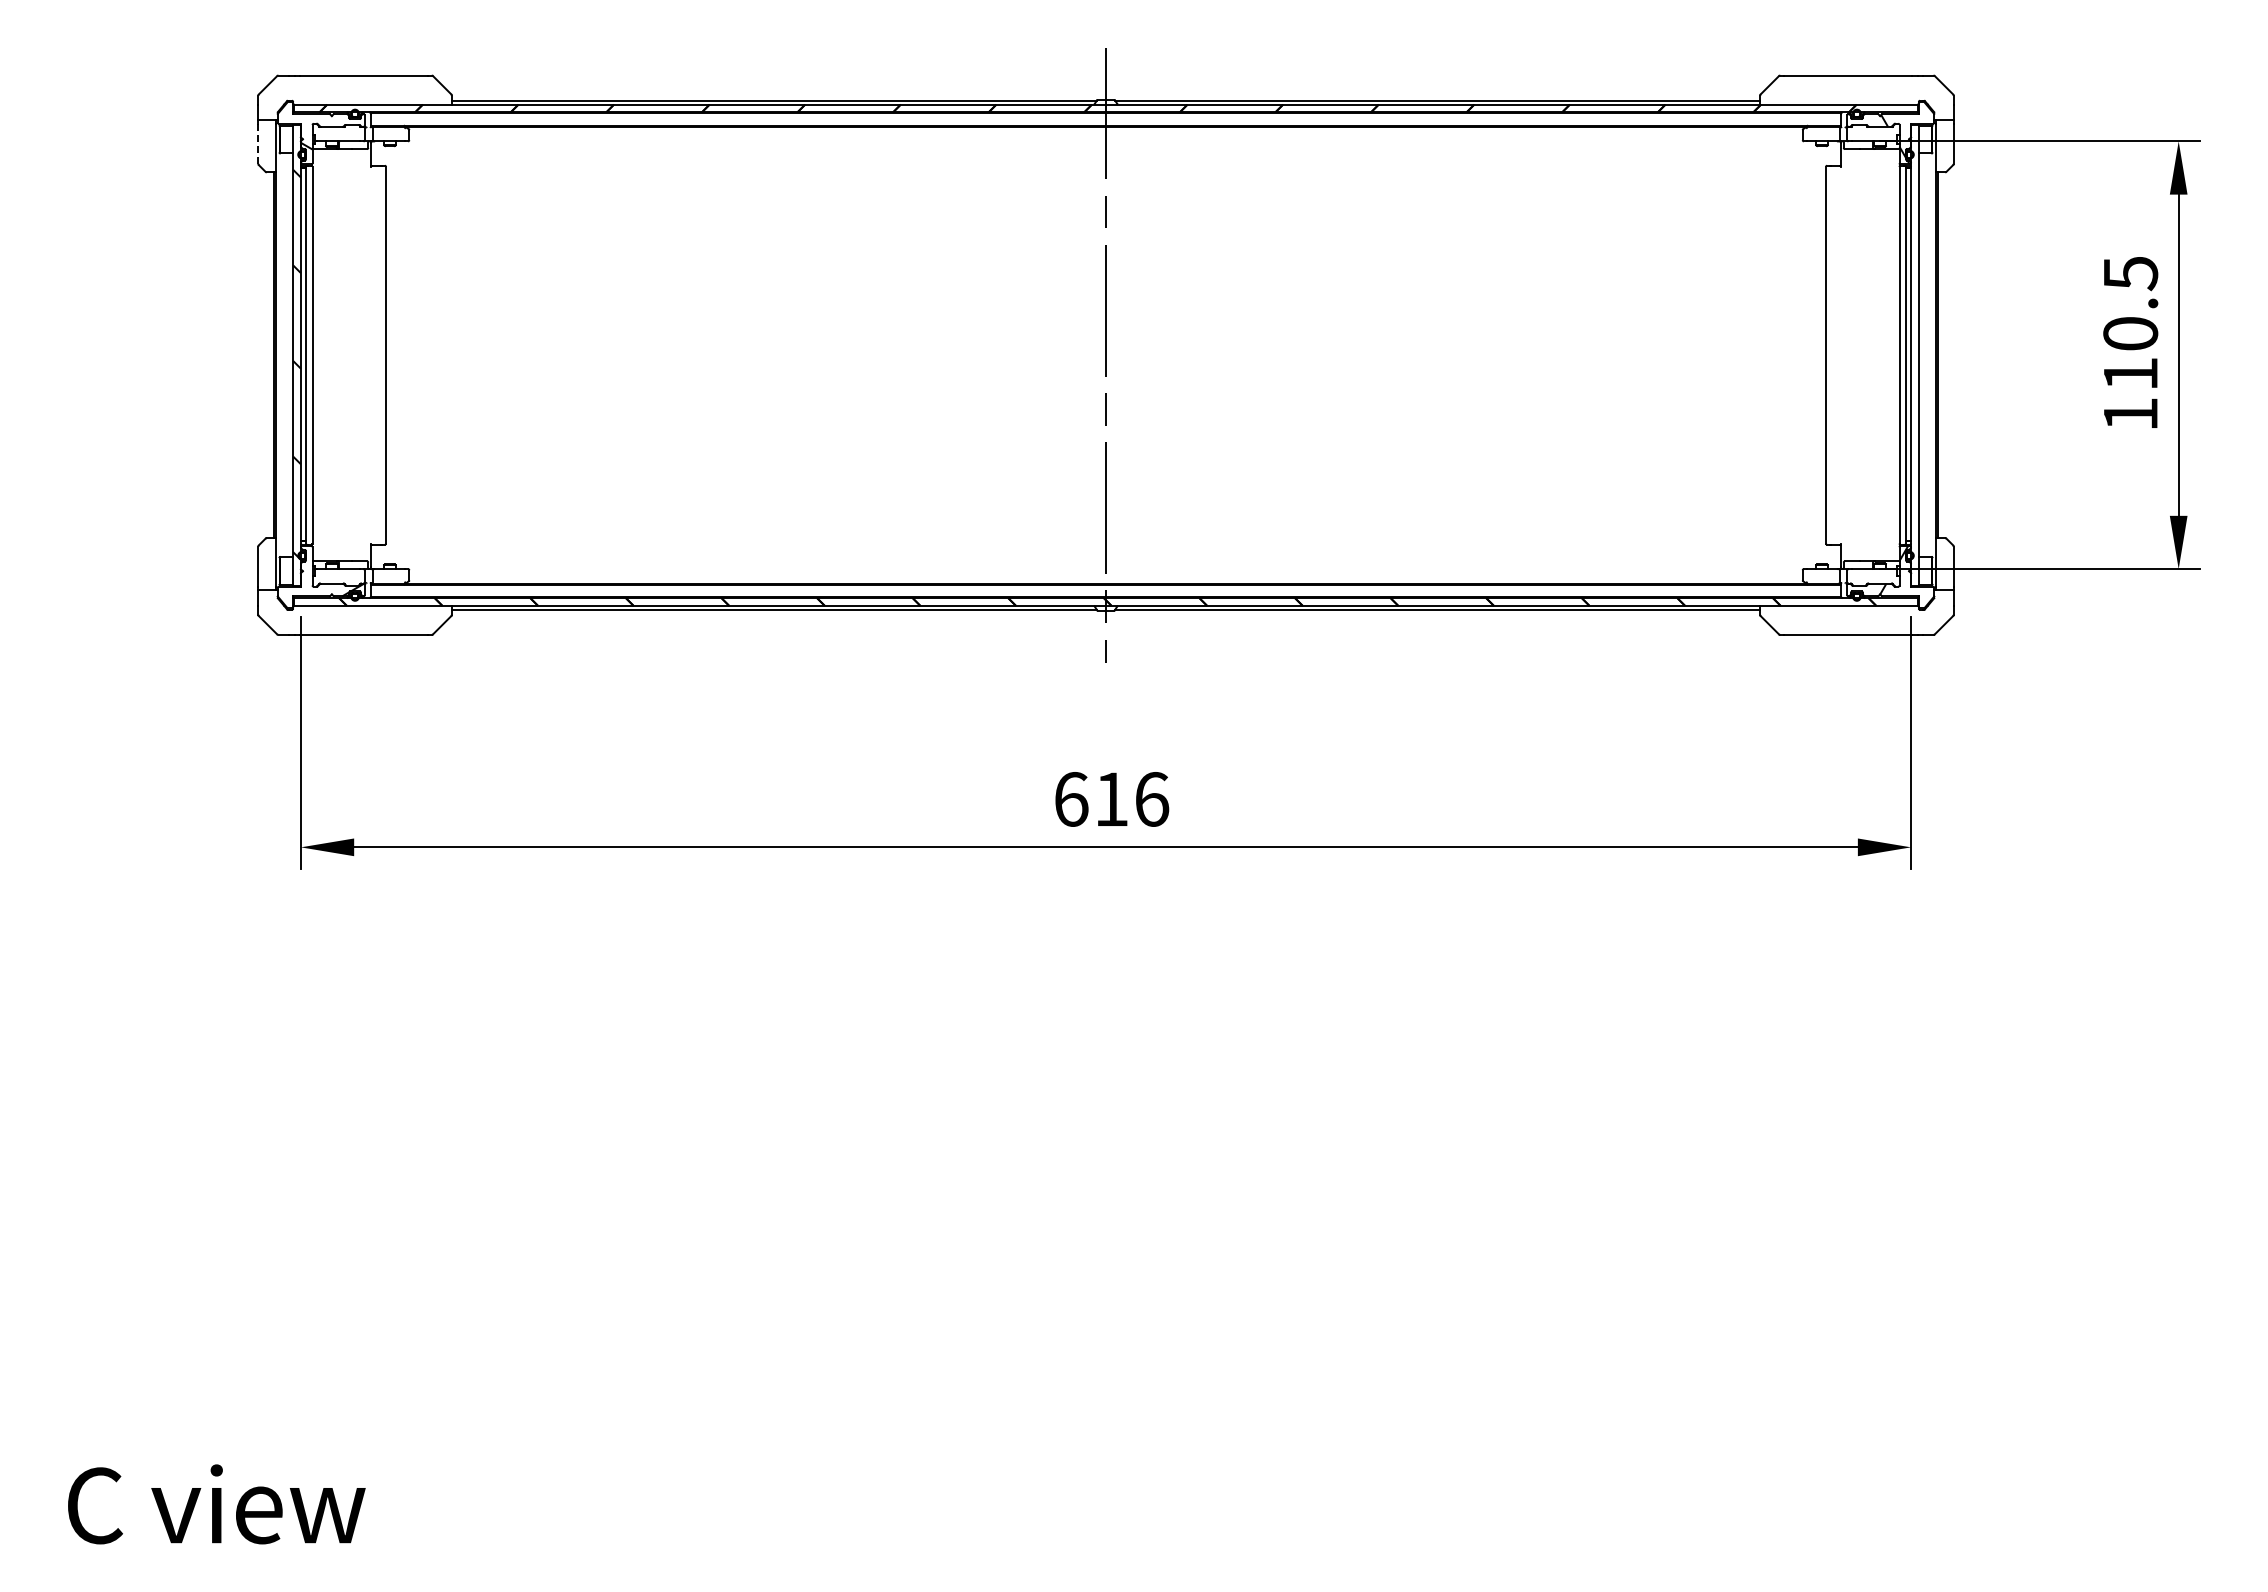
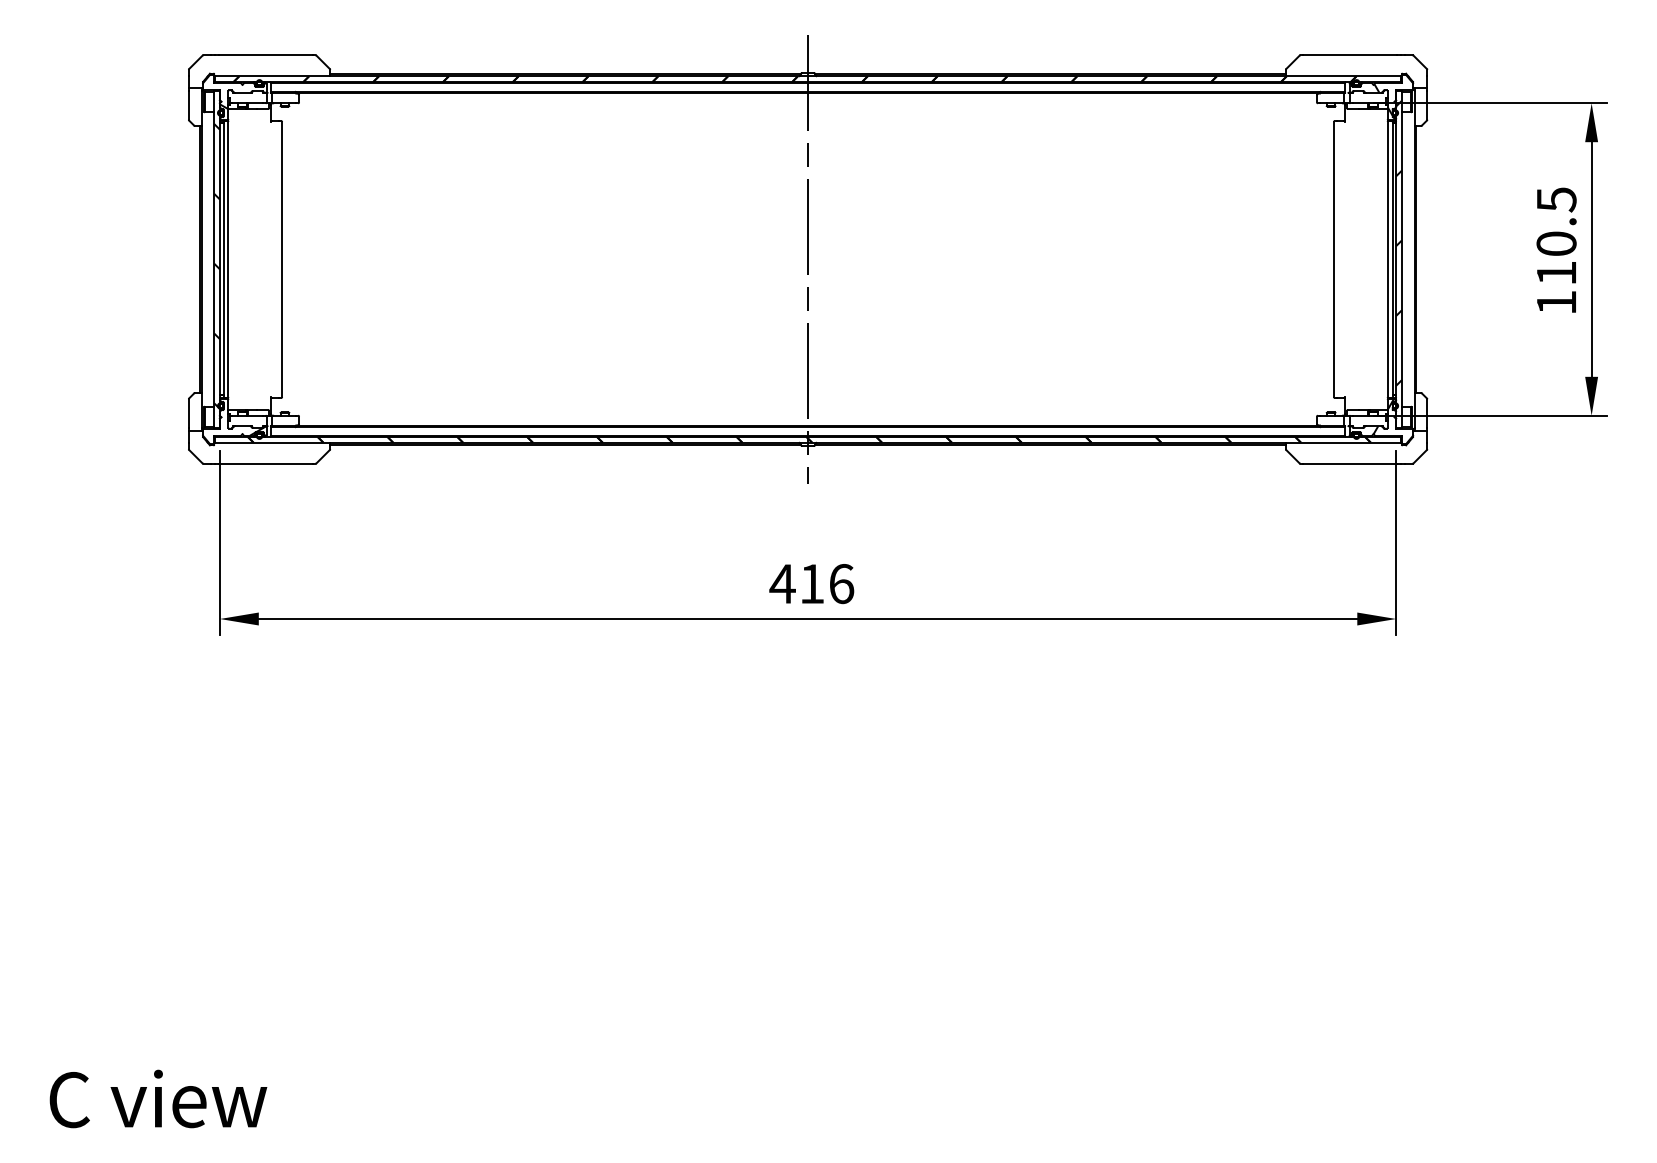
line: (258, 143) -> (188, 104), dashed -> solid
hatch: (1914, 333) -> (1398, 243), added
text: (1070, 799) -> (782, 584), 616 -> 416

